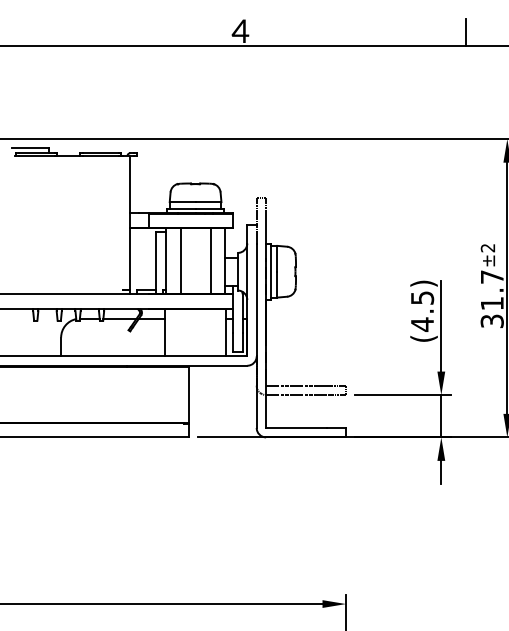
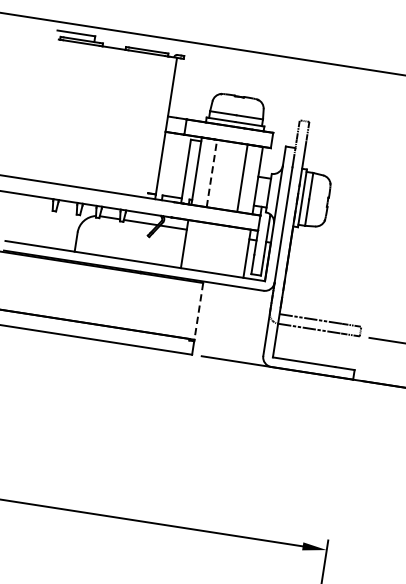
line: (180, 261) -> (211, 173), solid -> dashed
line: (188, 394) -> (198, 310), solid -> dashed

